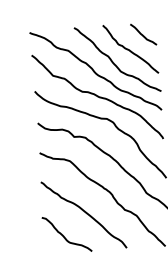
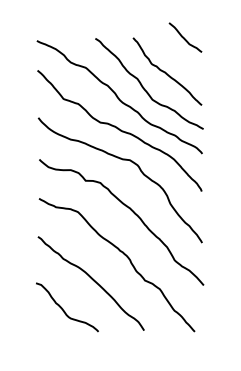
curve: (142, 34) -> (184, 37), moved

